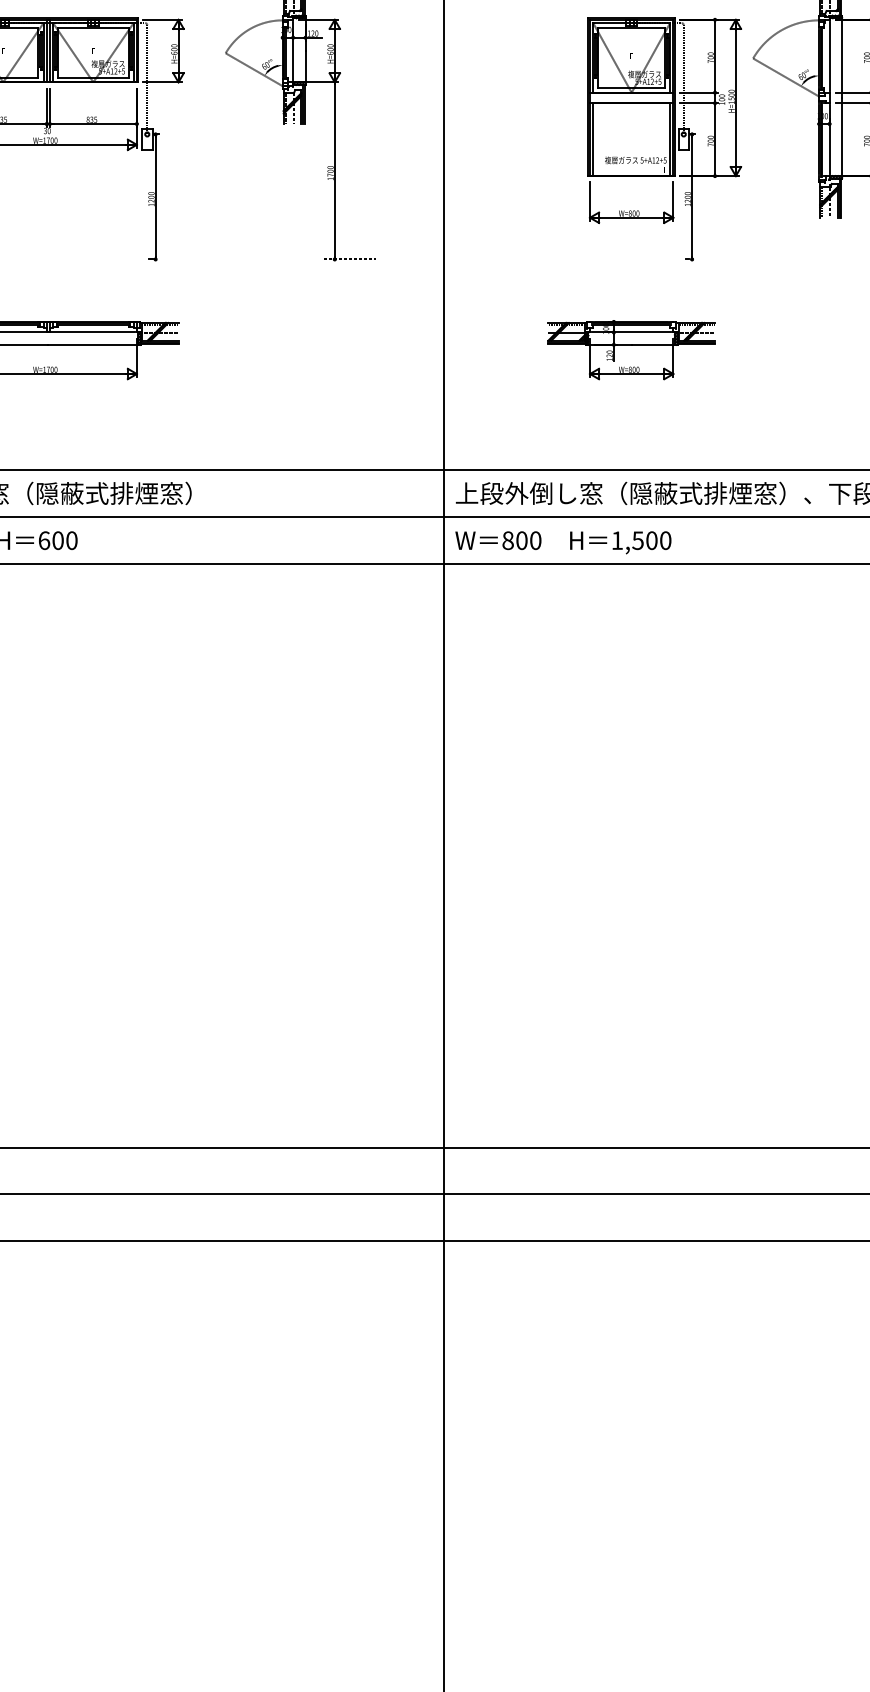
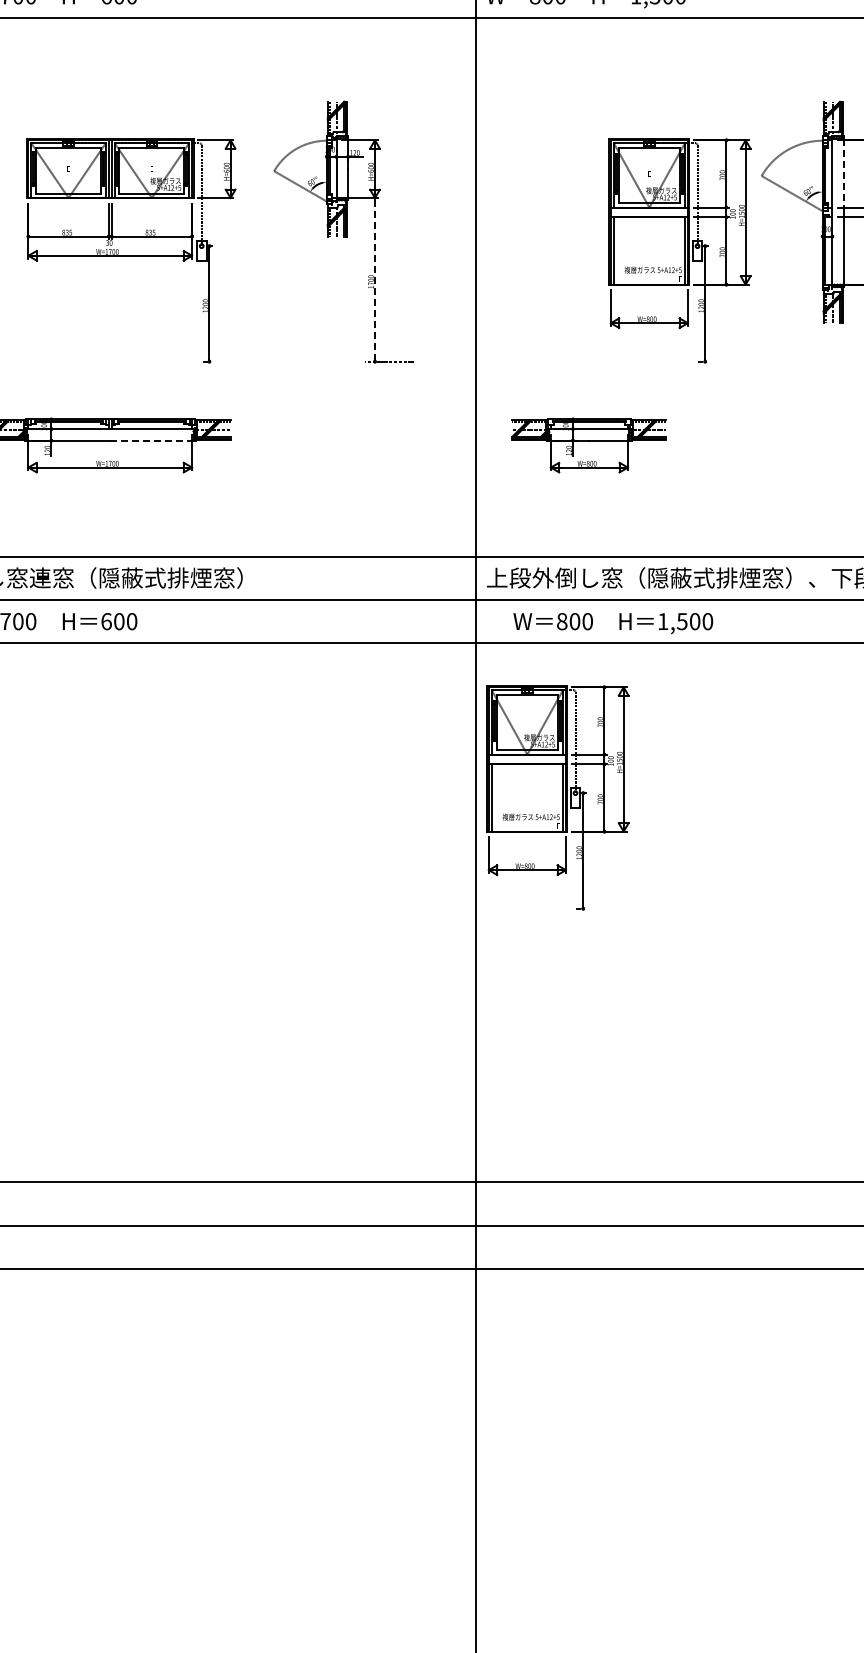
line: (841, 57) -> (843, 175), solid -> dashed
line: (335, 170) -> (375, 279), solid -> dashed
line: (92, 344) -> (151, 440), solid -> dashed
part: (630, 350) -> (588, 445), moved
text: (563, 542) -> (613, 623), moved
part: (532, 730) -> (557, 797), added

